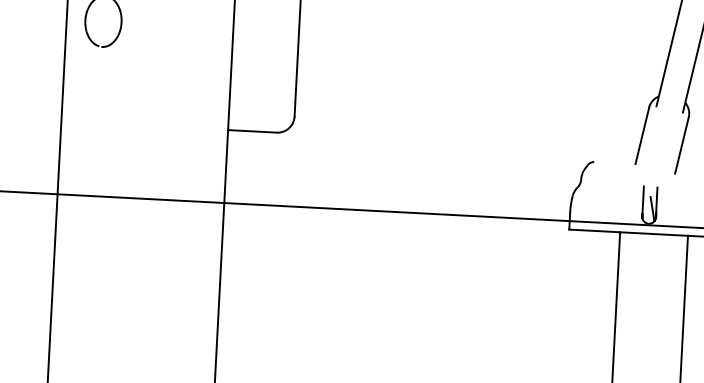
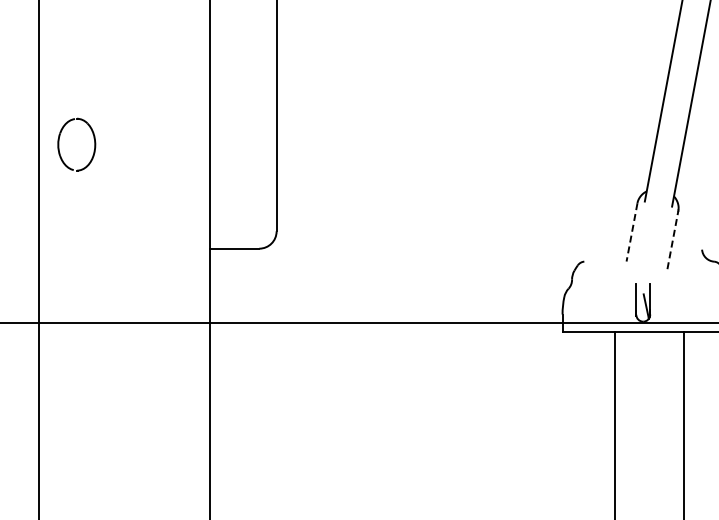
line: (642, 135) -> (632, 232), solid -> dashed
line: (681, 145) -> (672, 240), solid -> dashed

